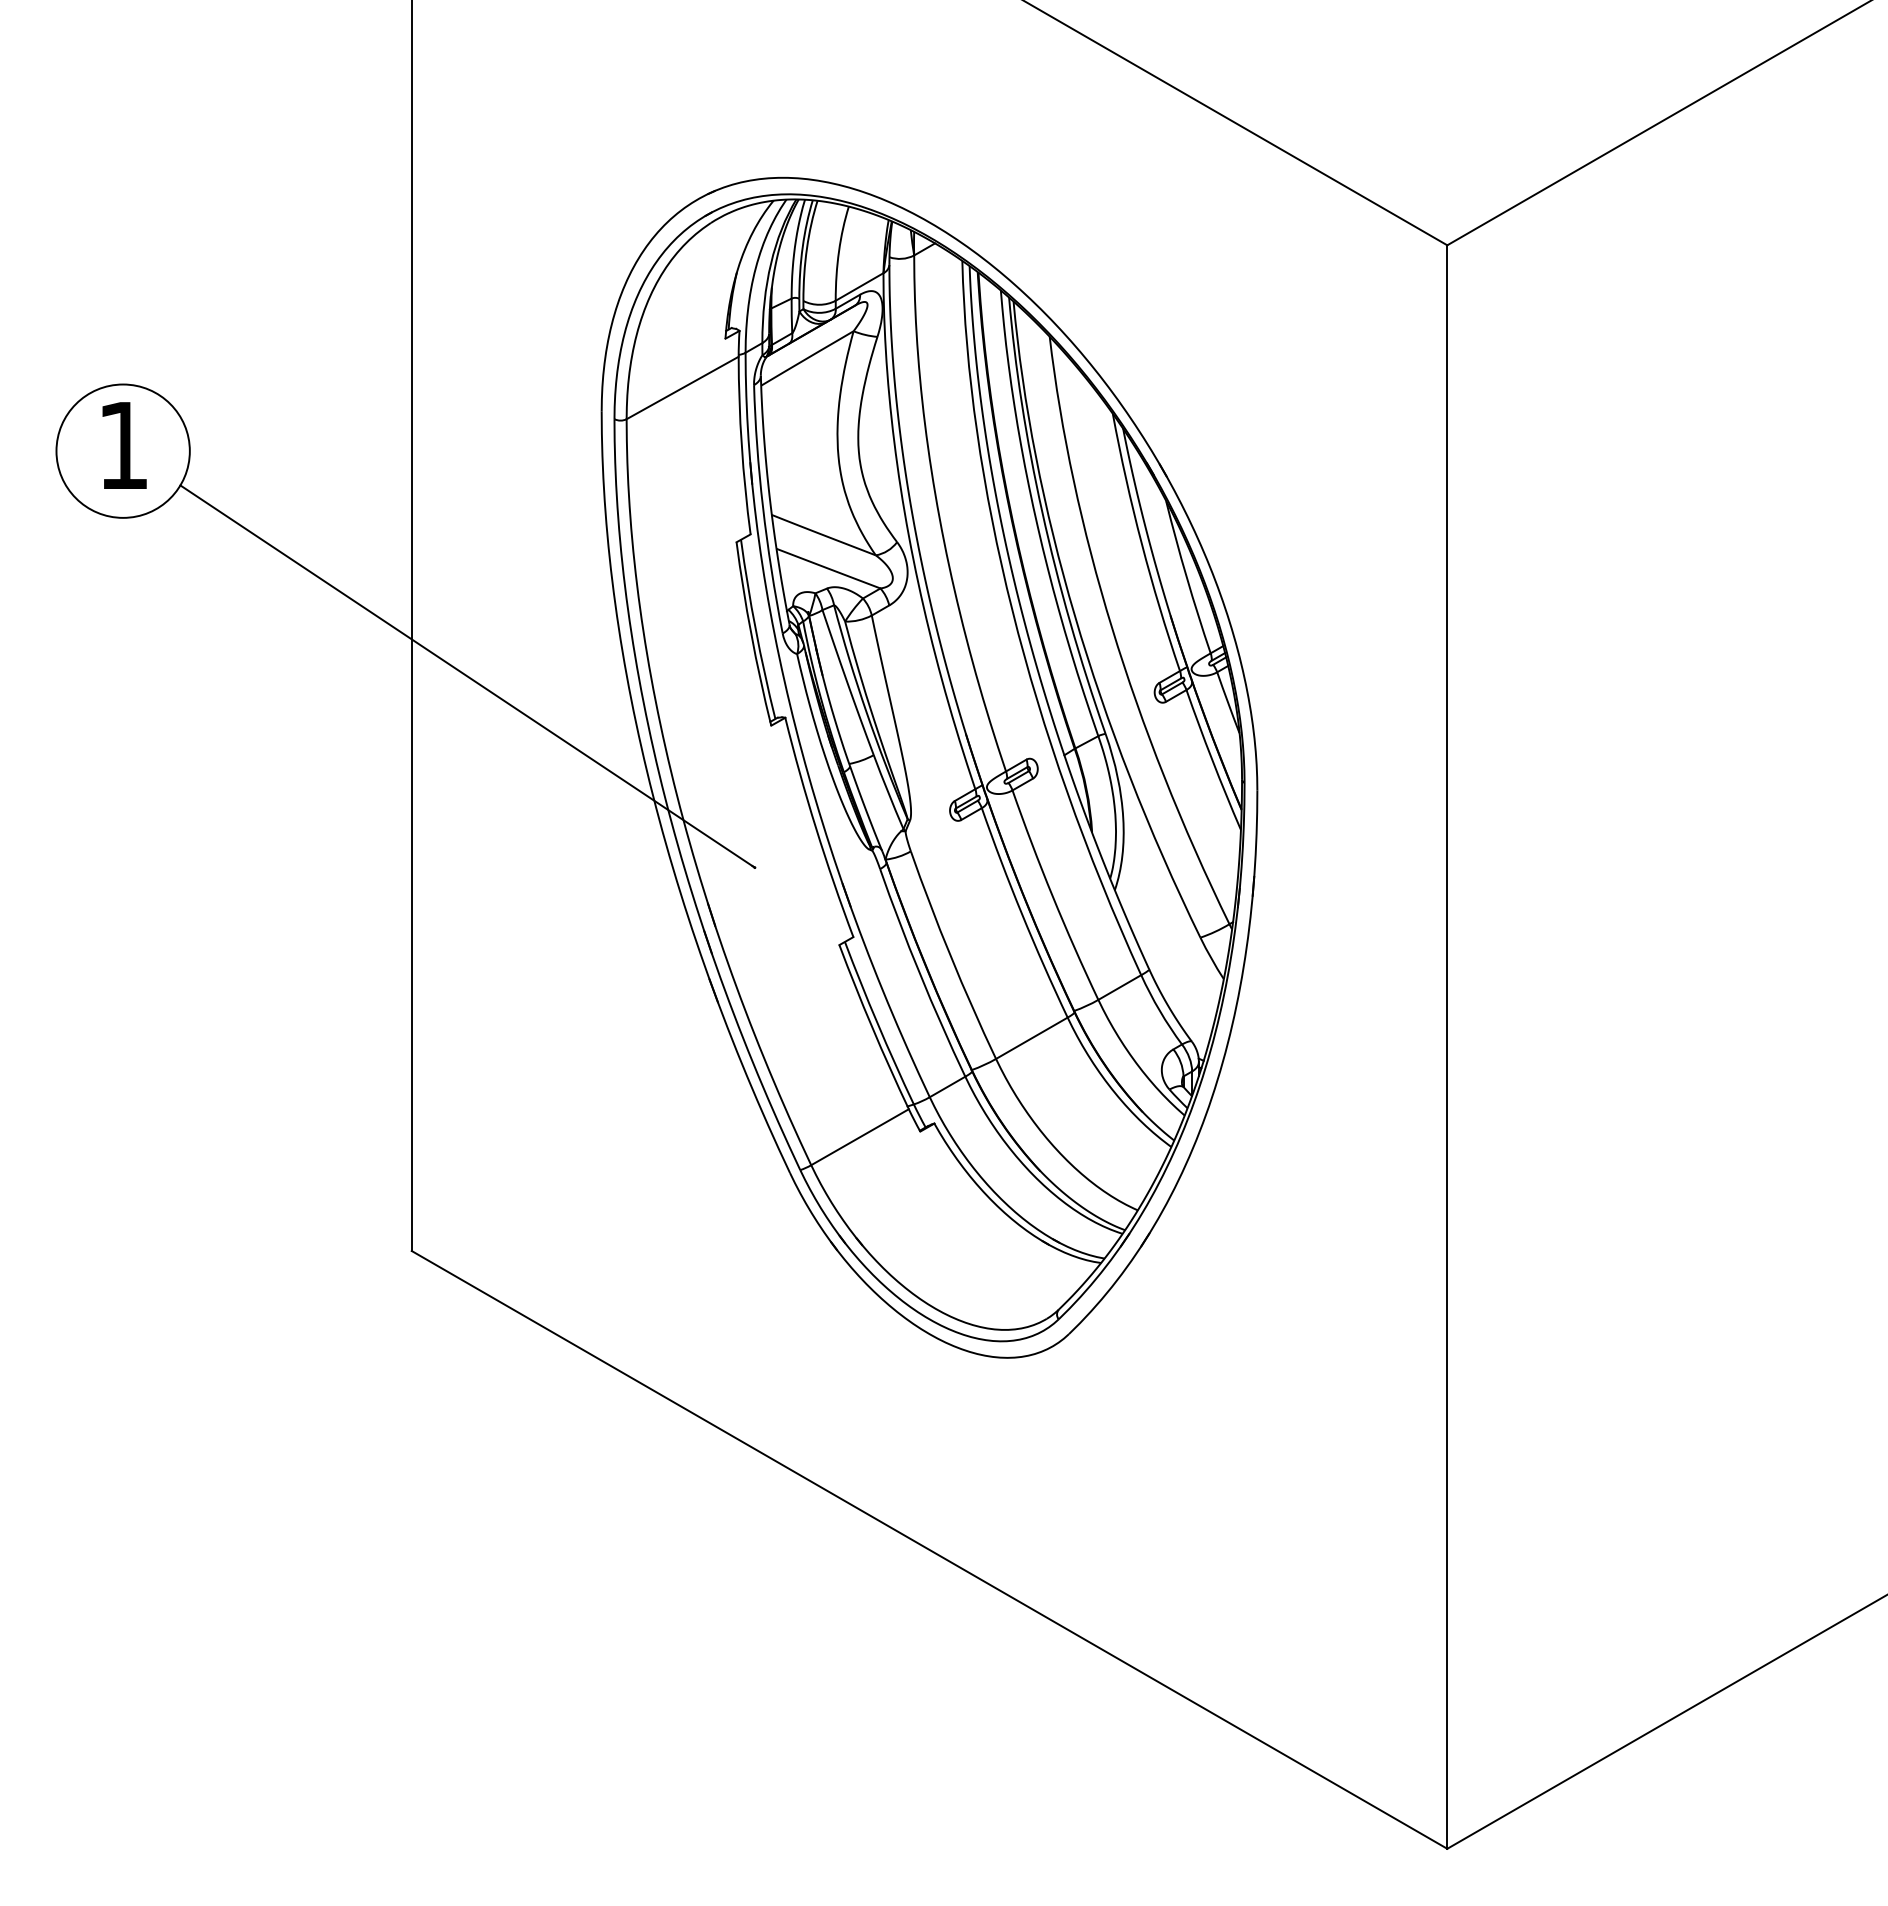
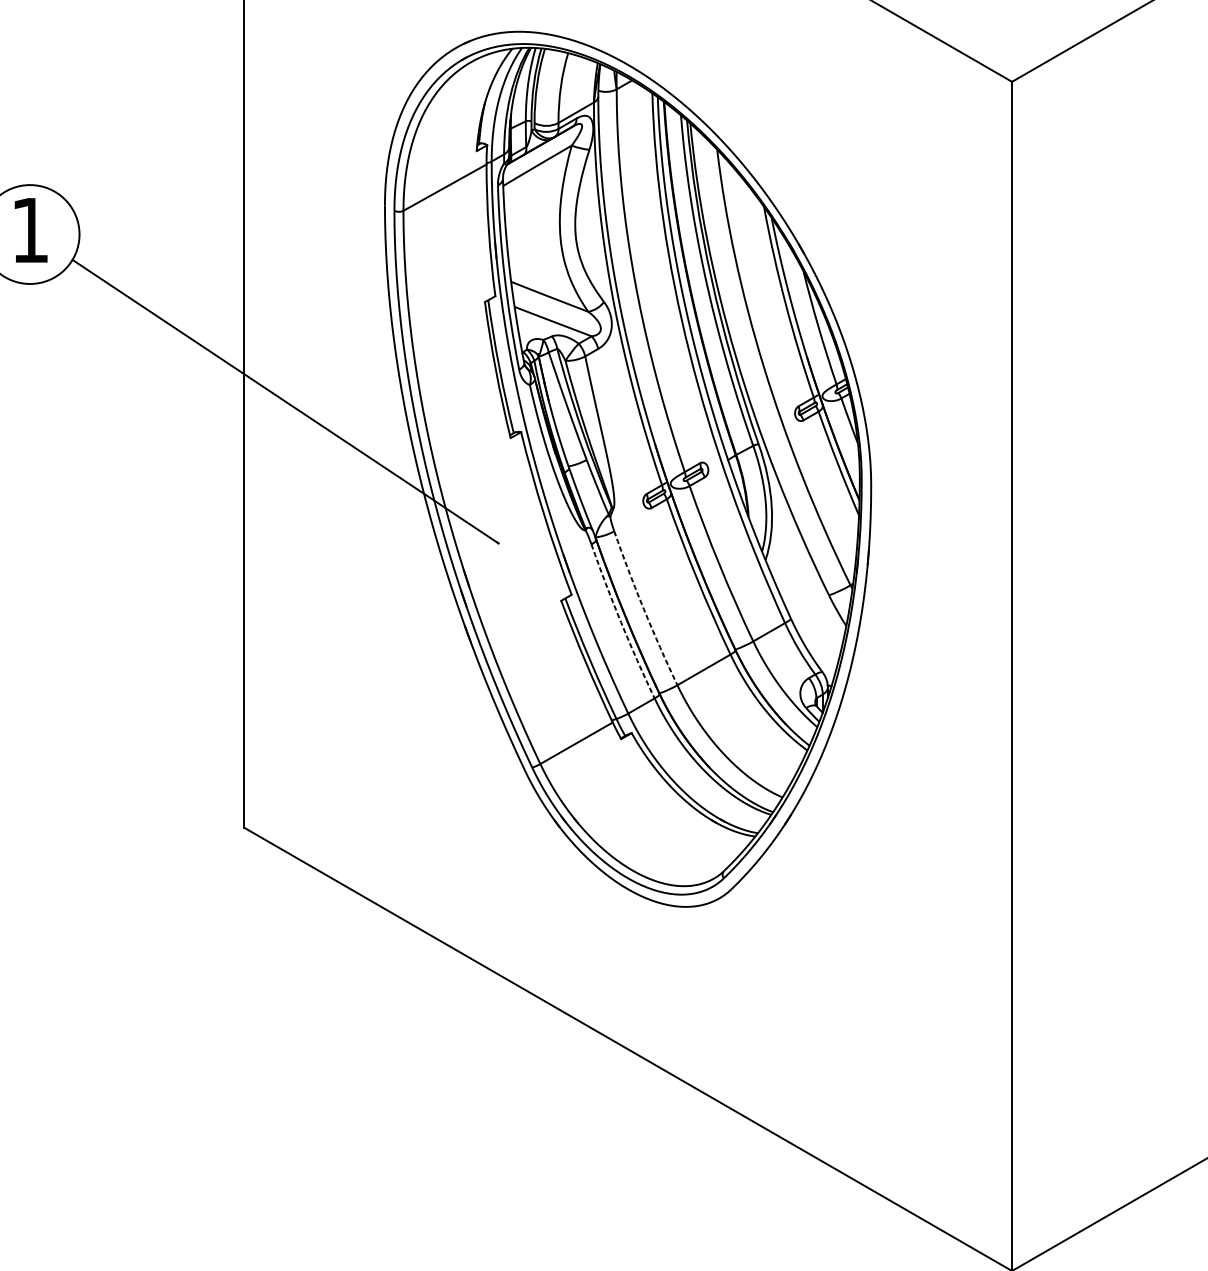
arc: (950, 956) -> (643, 609), solid -> dashed
arc: (920, 974) -> (621, 622), solid -> dashed

